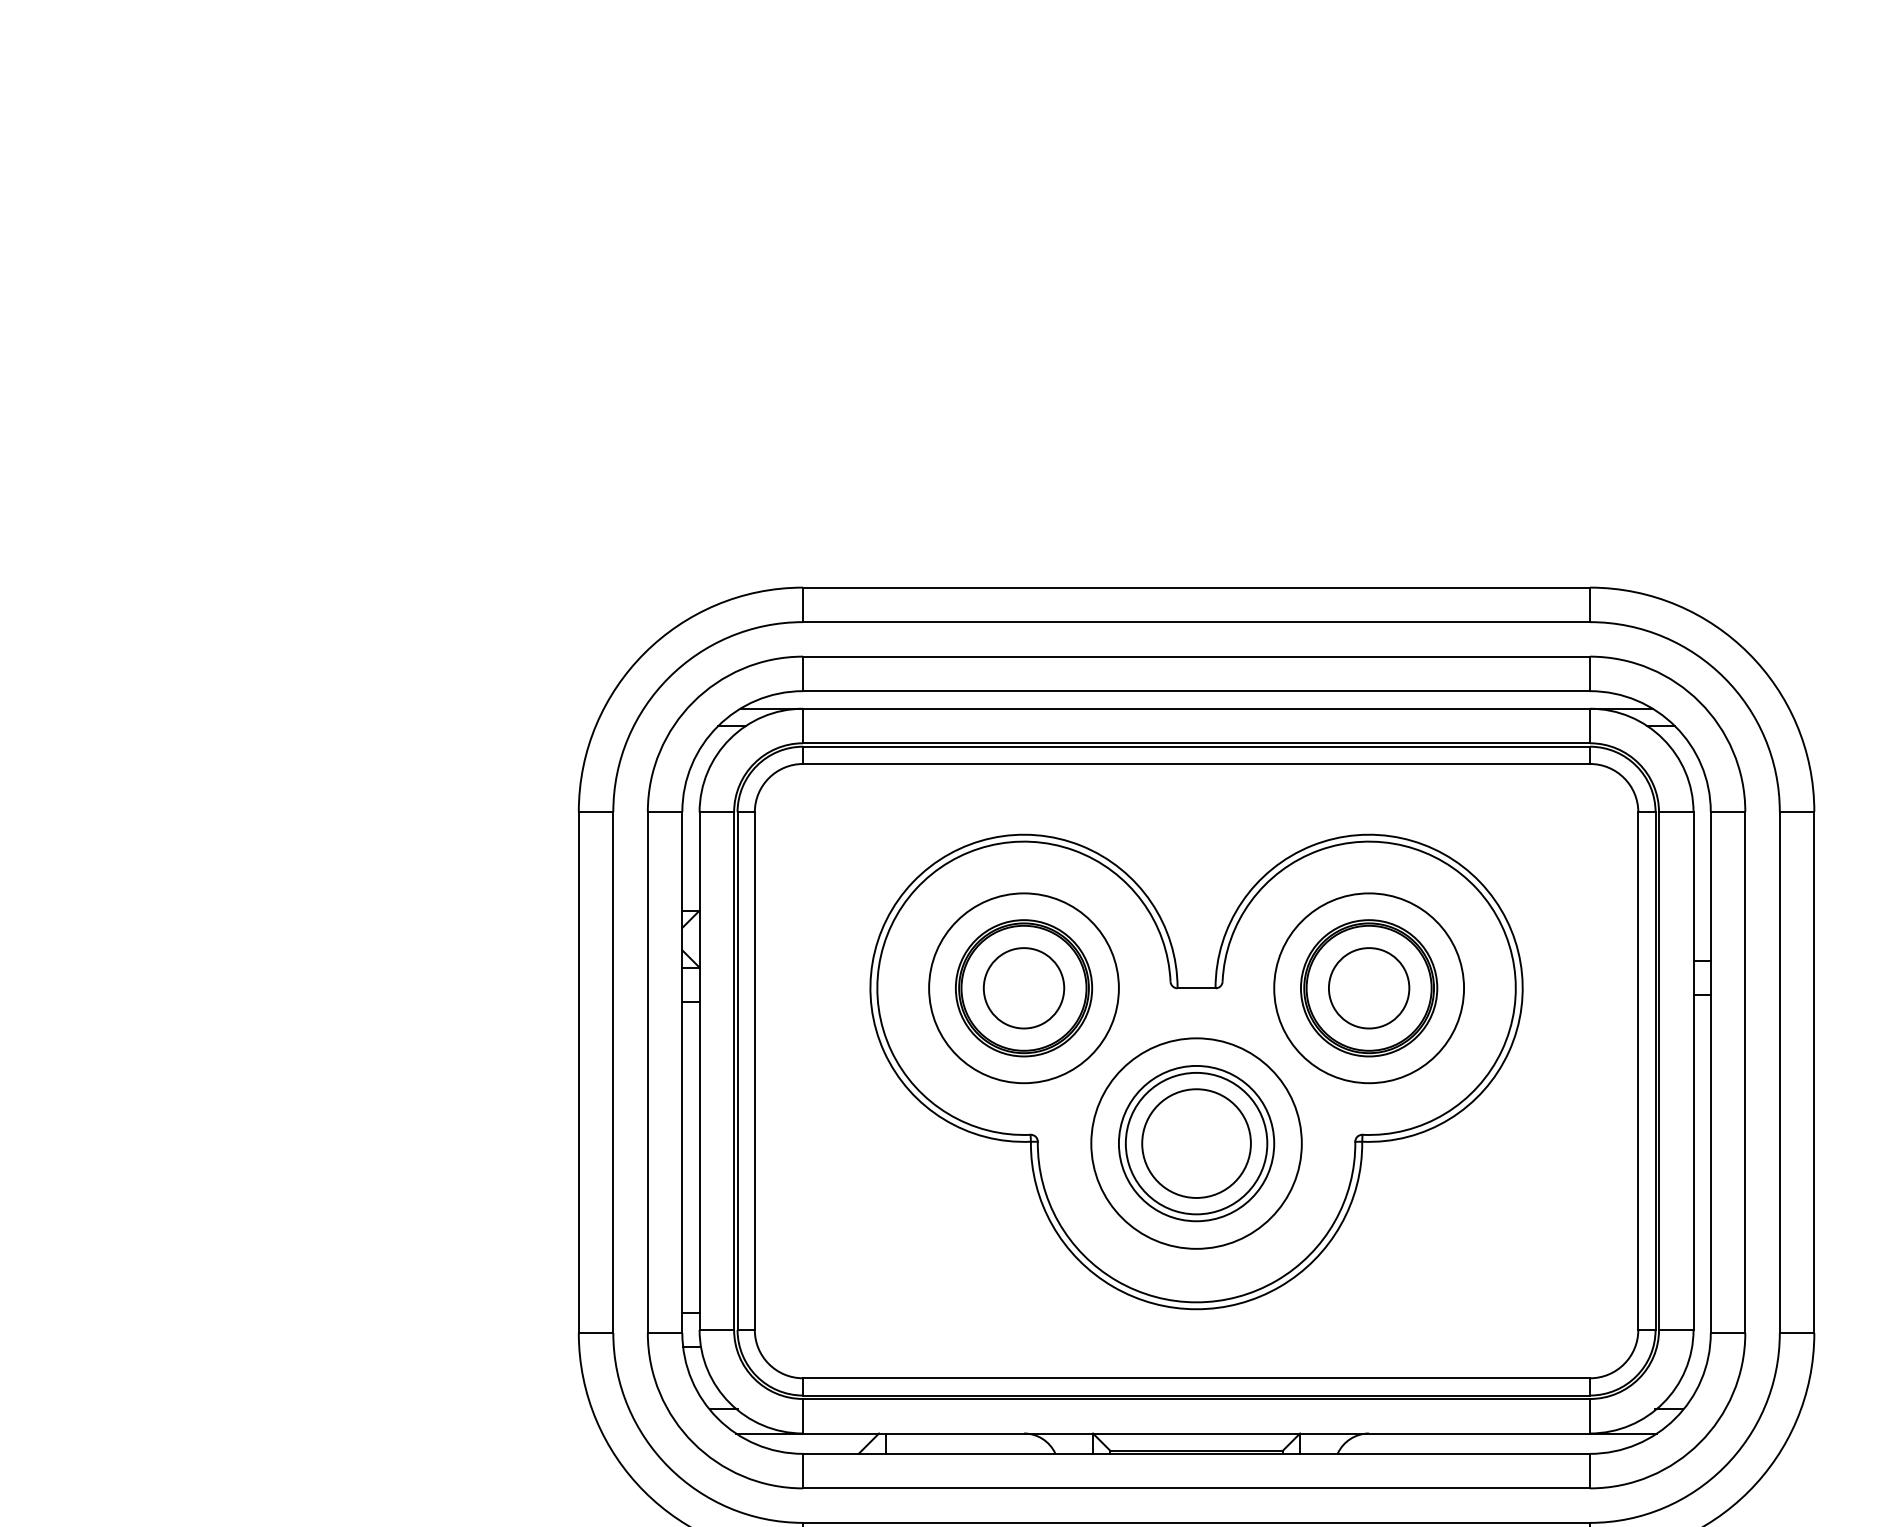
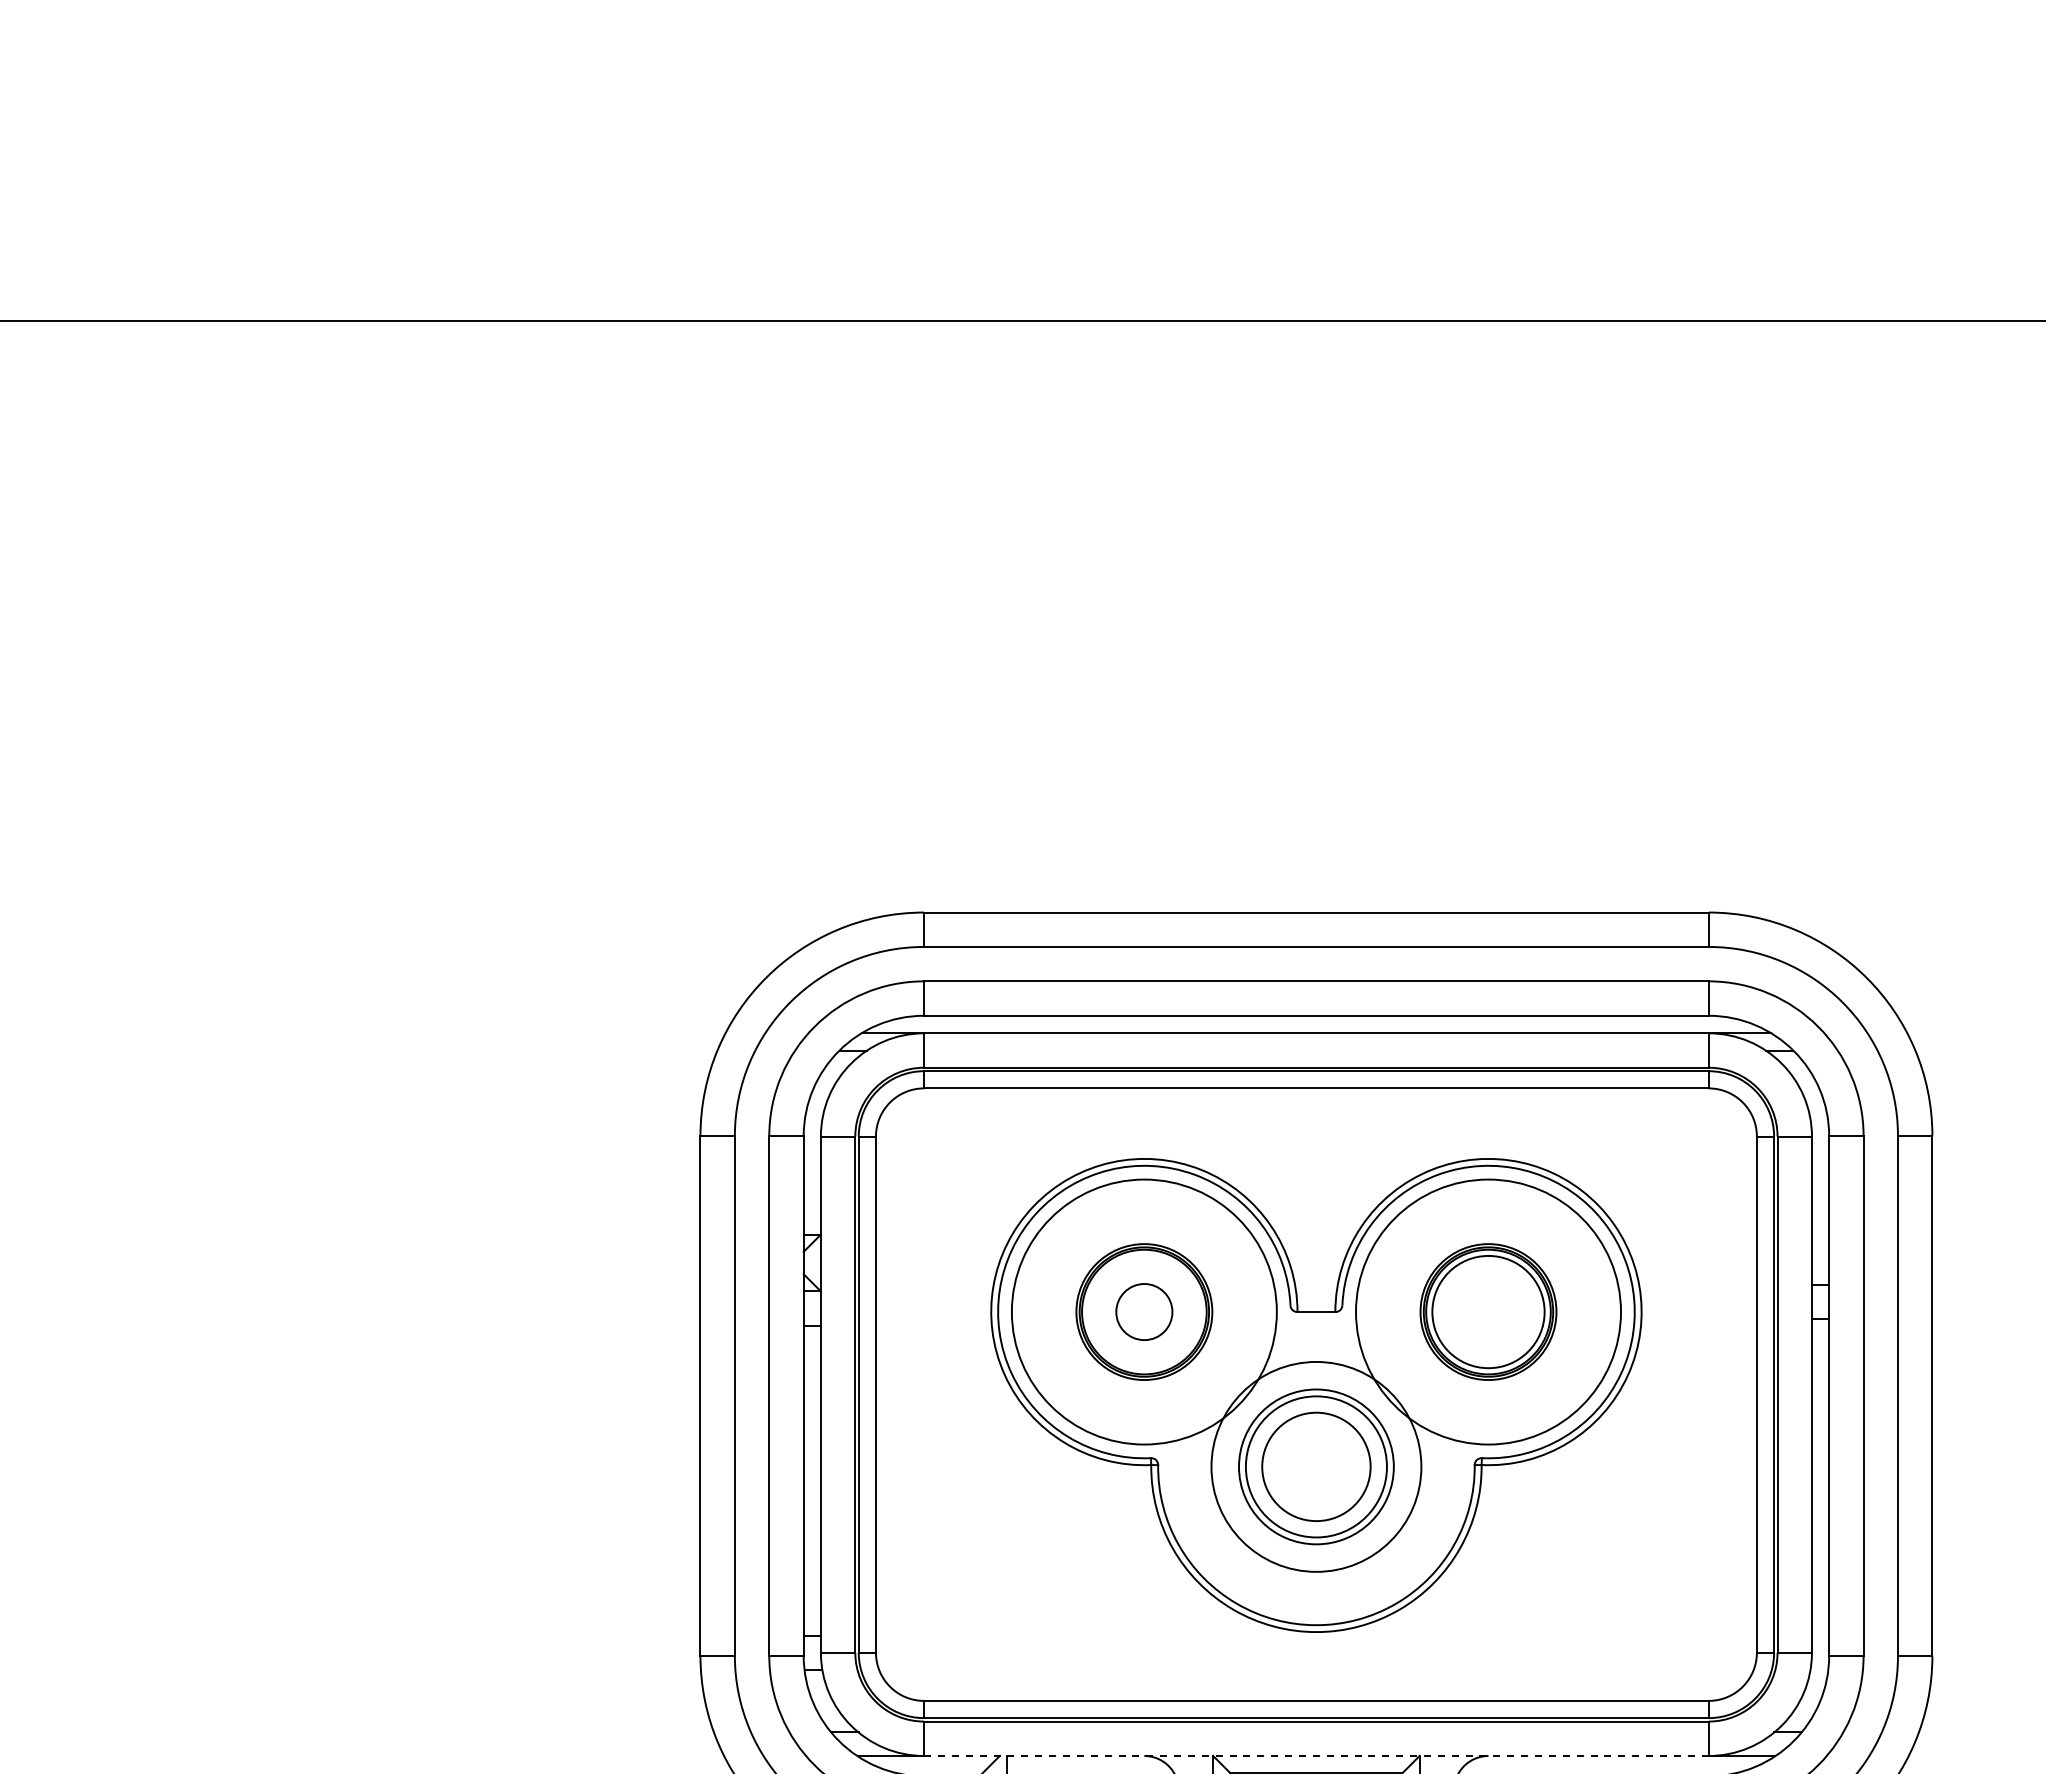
circle: (1024, 987) -> (1144, 1311), size x0.7
circle: (1024, 987) -> (1144, 1311), size x1.4
circle: (1369, 987) -> (1488, 1311), size x1.4
circle: (1369, 987) -> (1488, 1311), size x1.4
line: (1196, 1433) -> (1316, 1755), solid -> dashed

